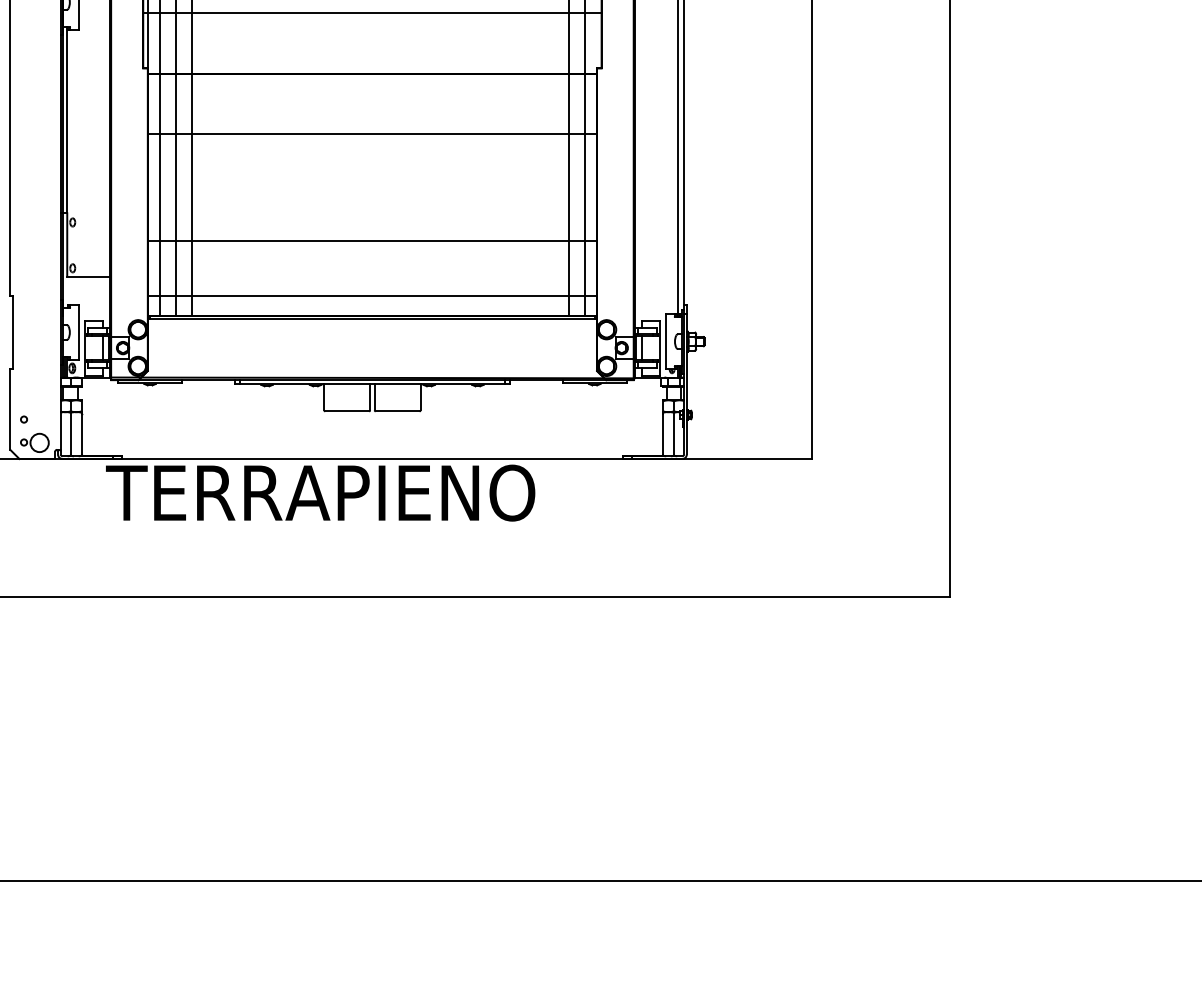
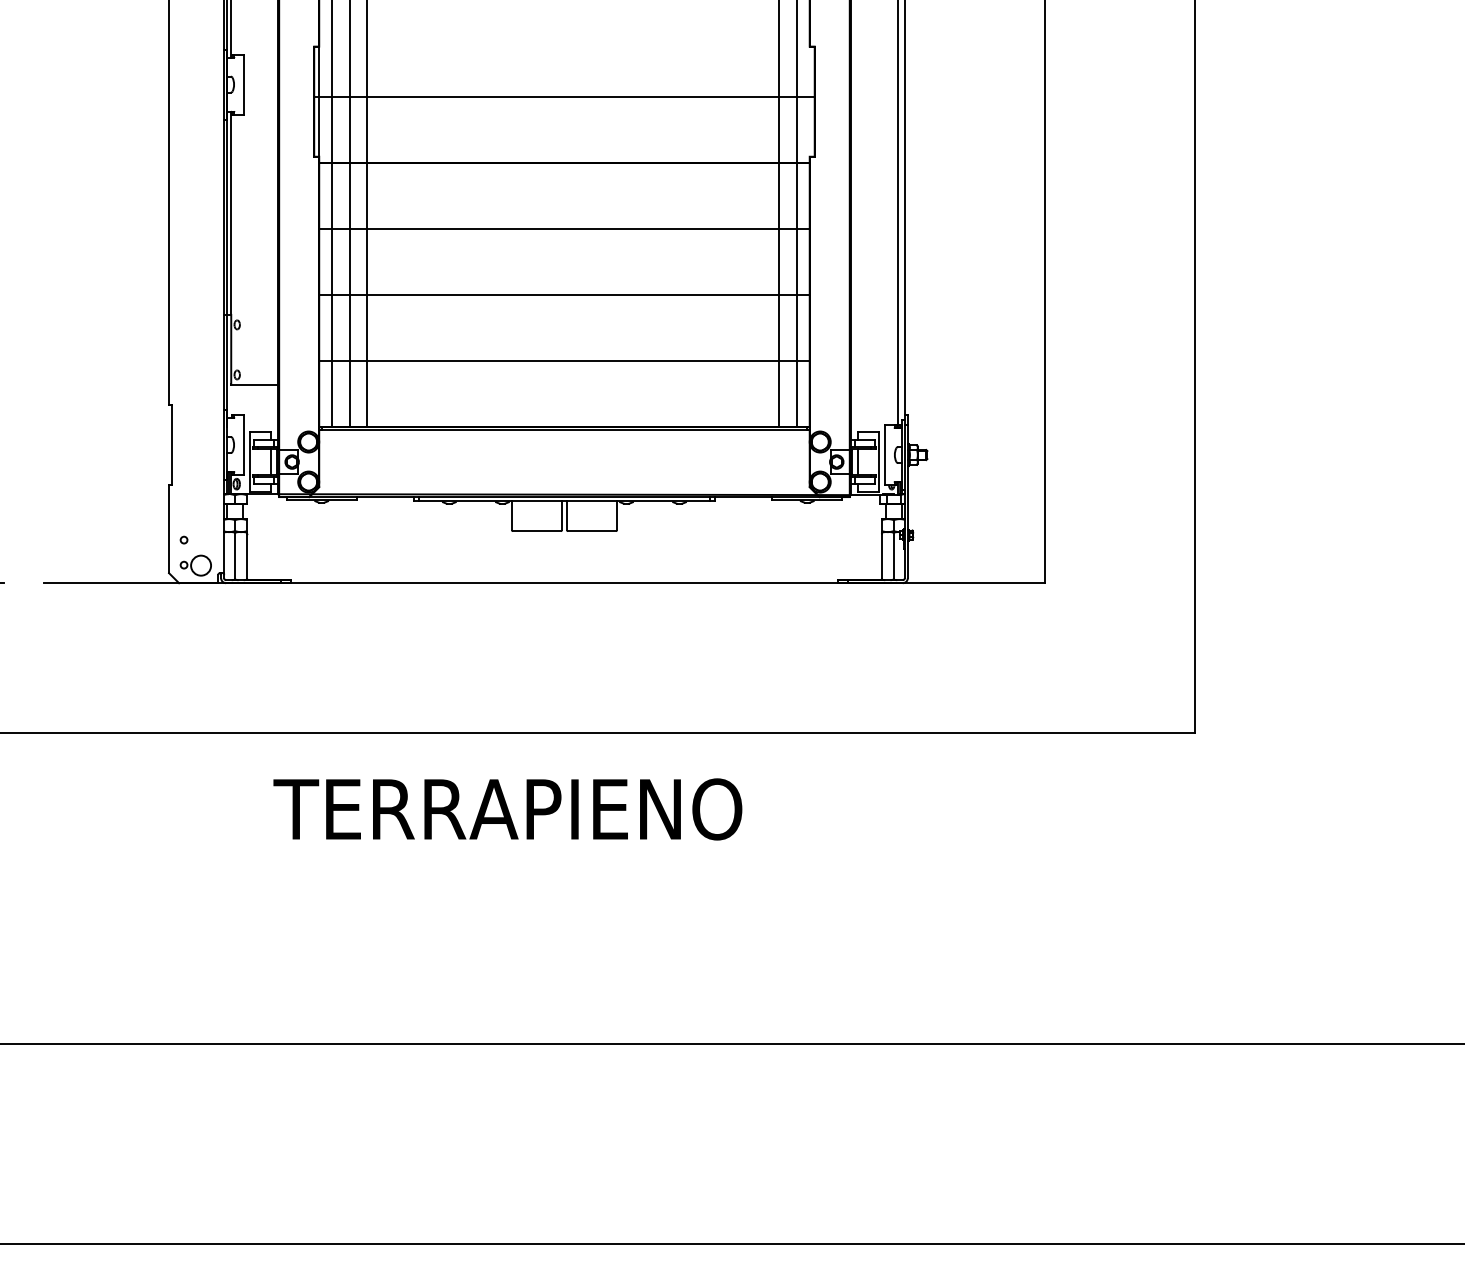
line: (372, 240) -> (564, 294), moved
line: (372, 295) -> (564, 360), moved
text: (320, 493) -> (507, 809), moved

